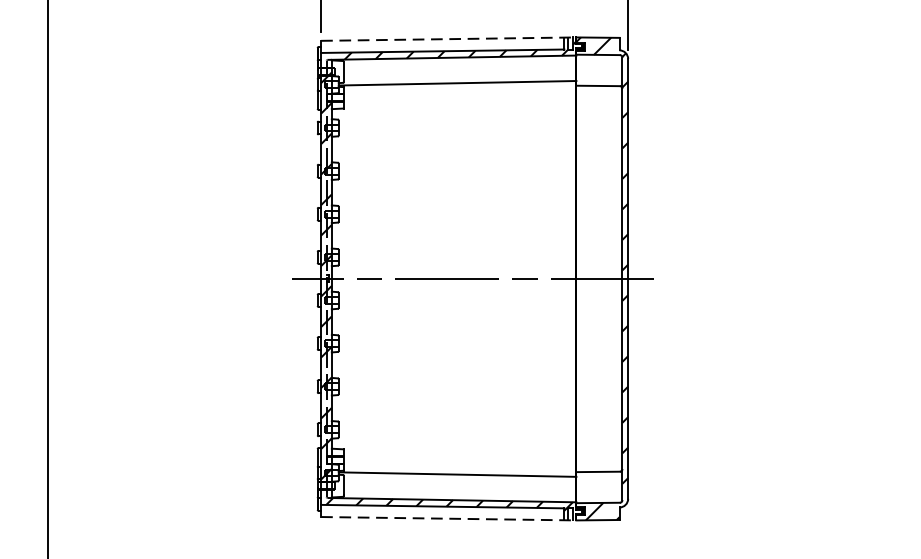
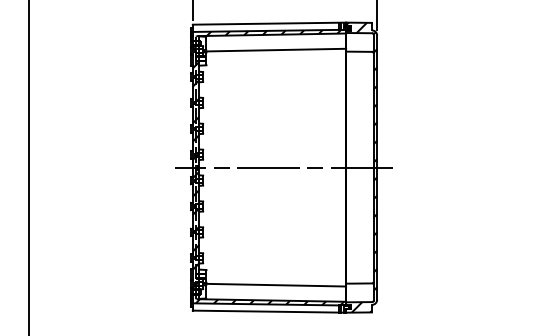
line: (448, 38) -> (269, 23), dashed -> solid
line: (448, 518) -> (269, 311), dashed -> solid

